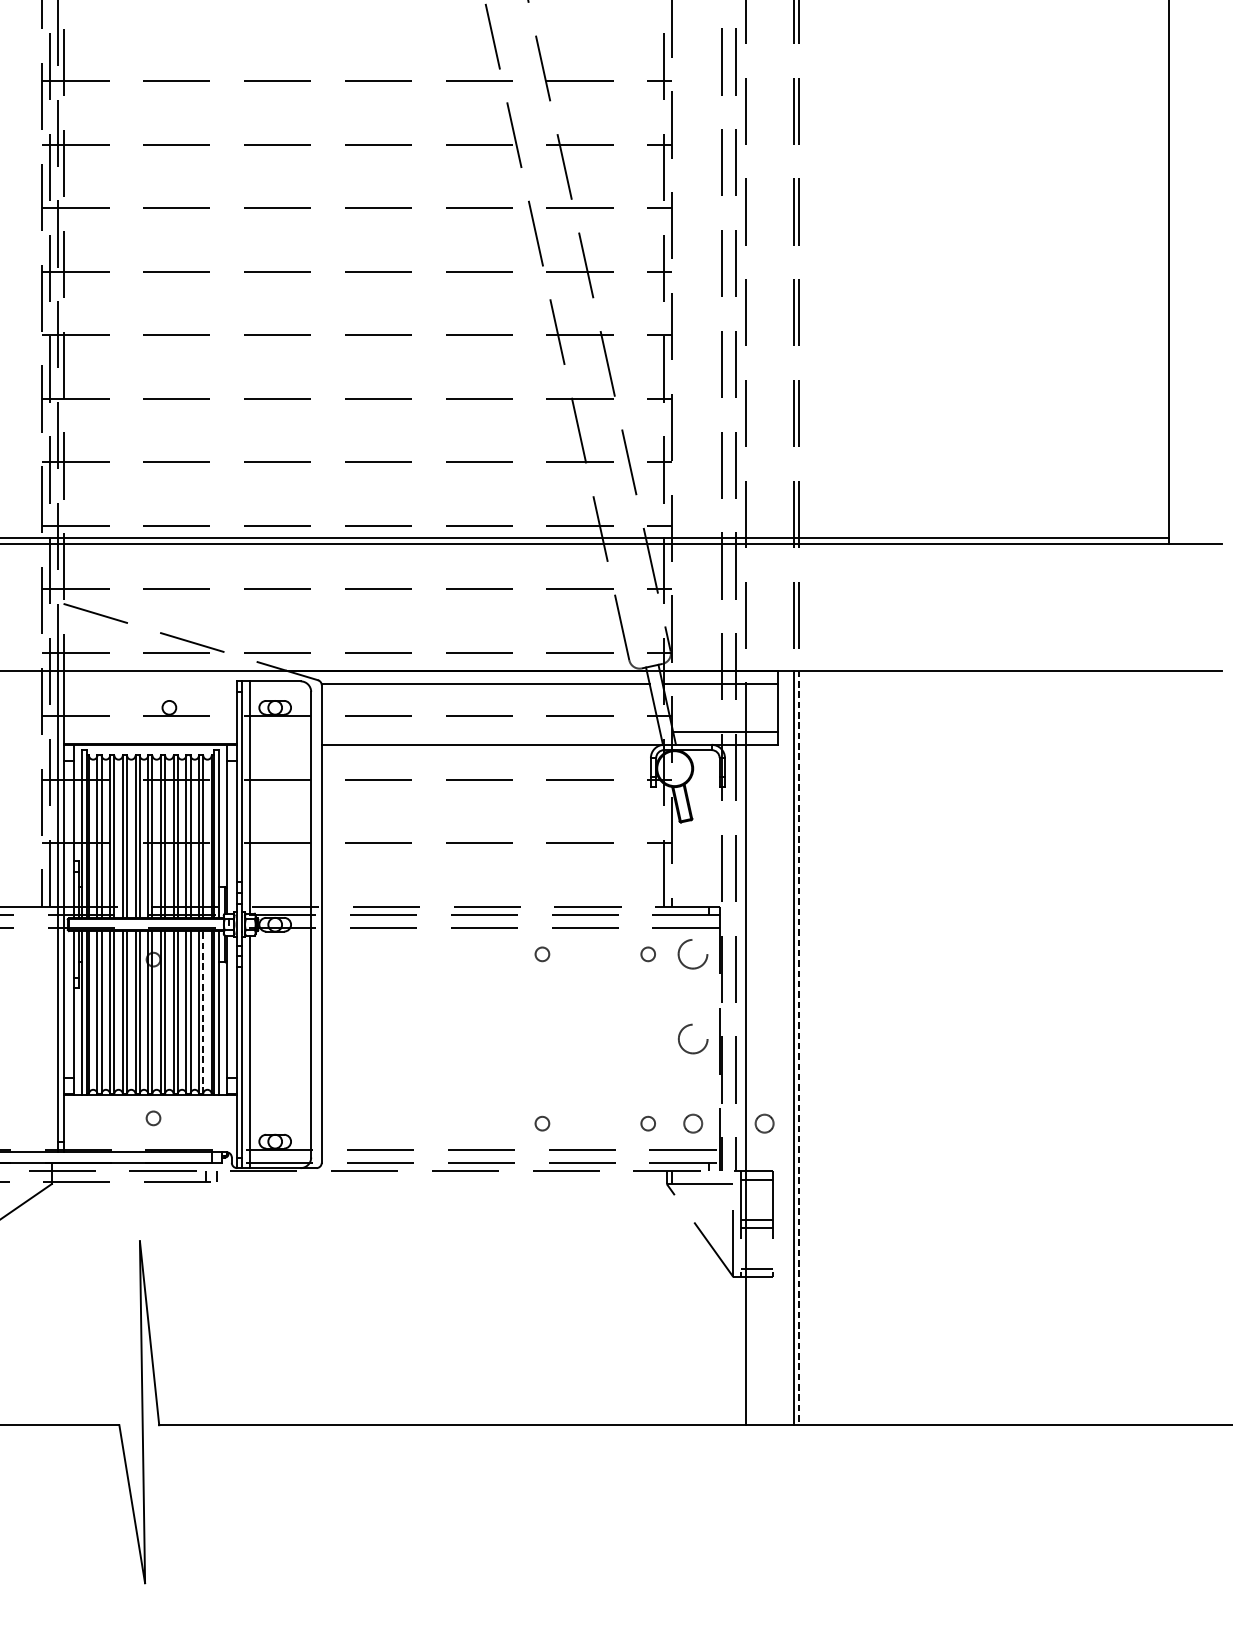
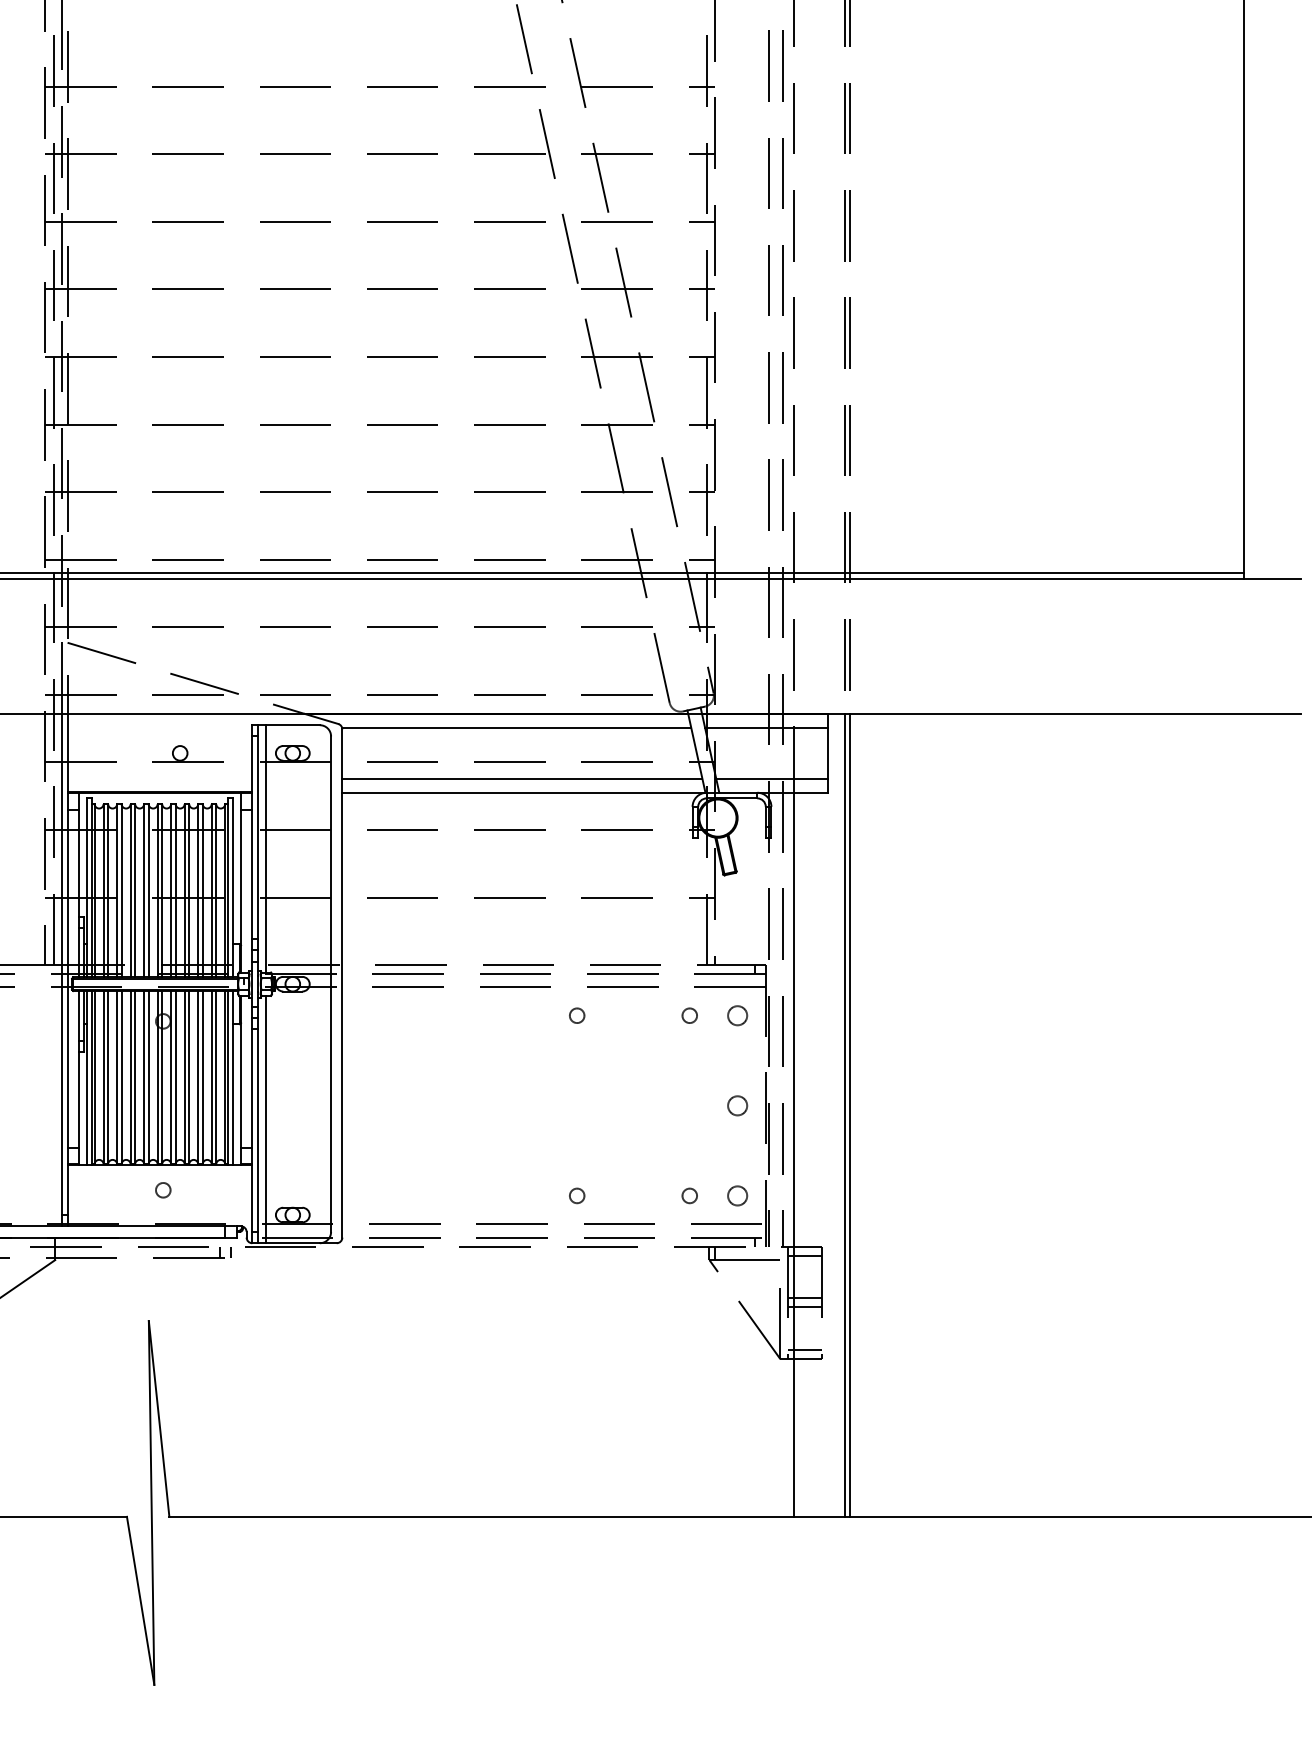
line: (491, 731) -> (522, 778), added
circle: (693, 954) -> (737, 1015), size x0.62
line: (203, 1012) -> (216, 1077), dashed -> solid
circle: (693, 1038) -> (737, 1105), size x0.62
line: (799, 1048) -> (850, 1115), dashed -> solid
circle: (764, 1123) -> (813, 1195), removed

